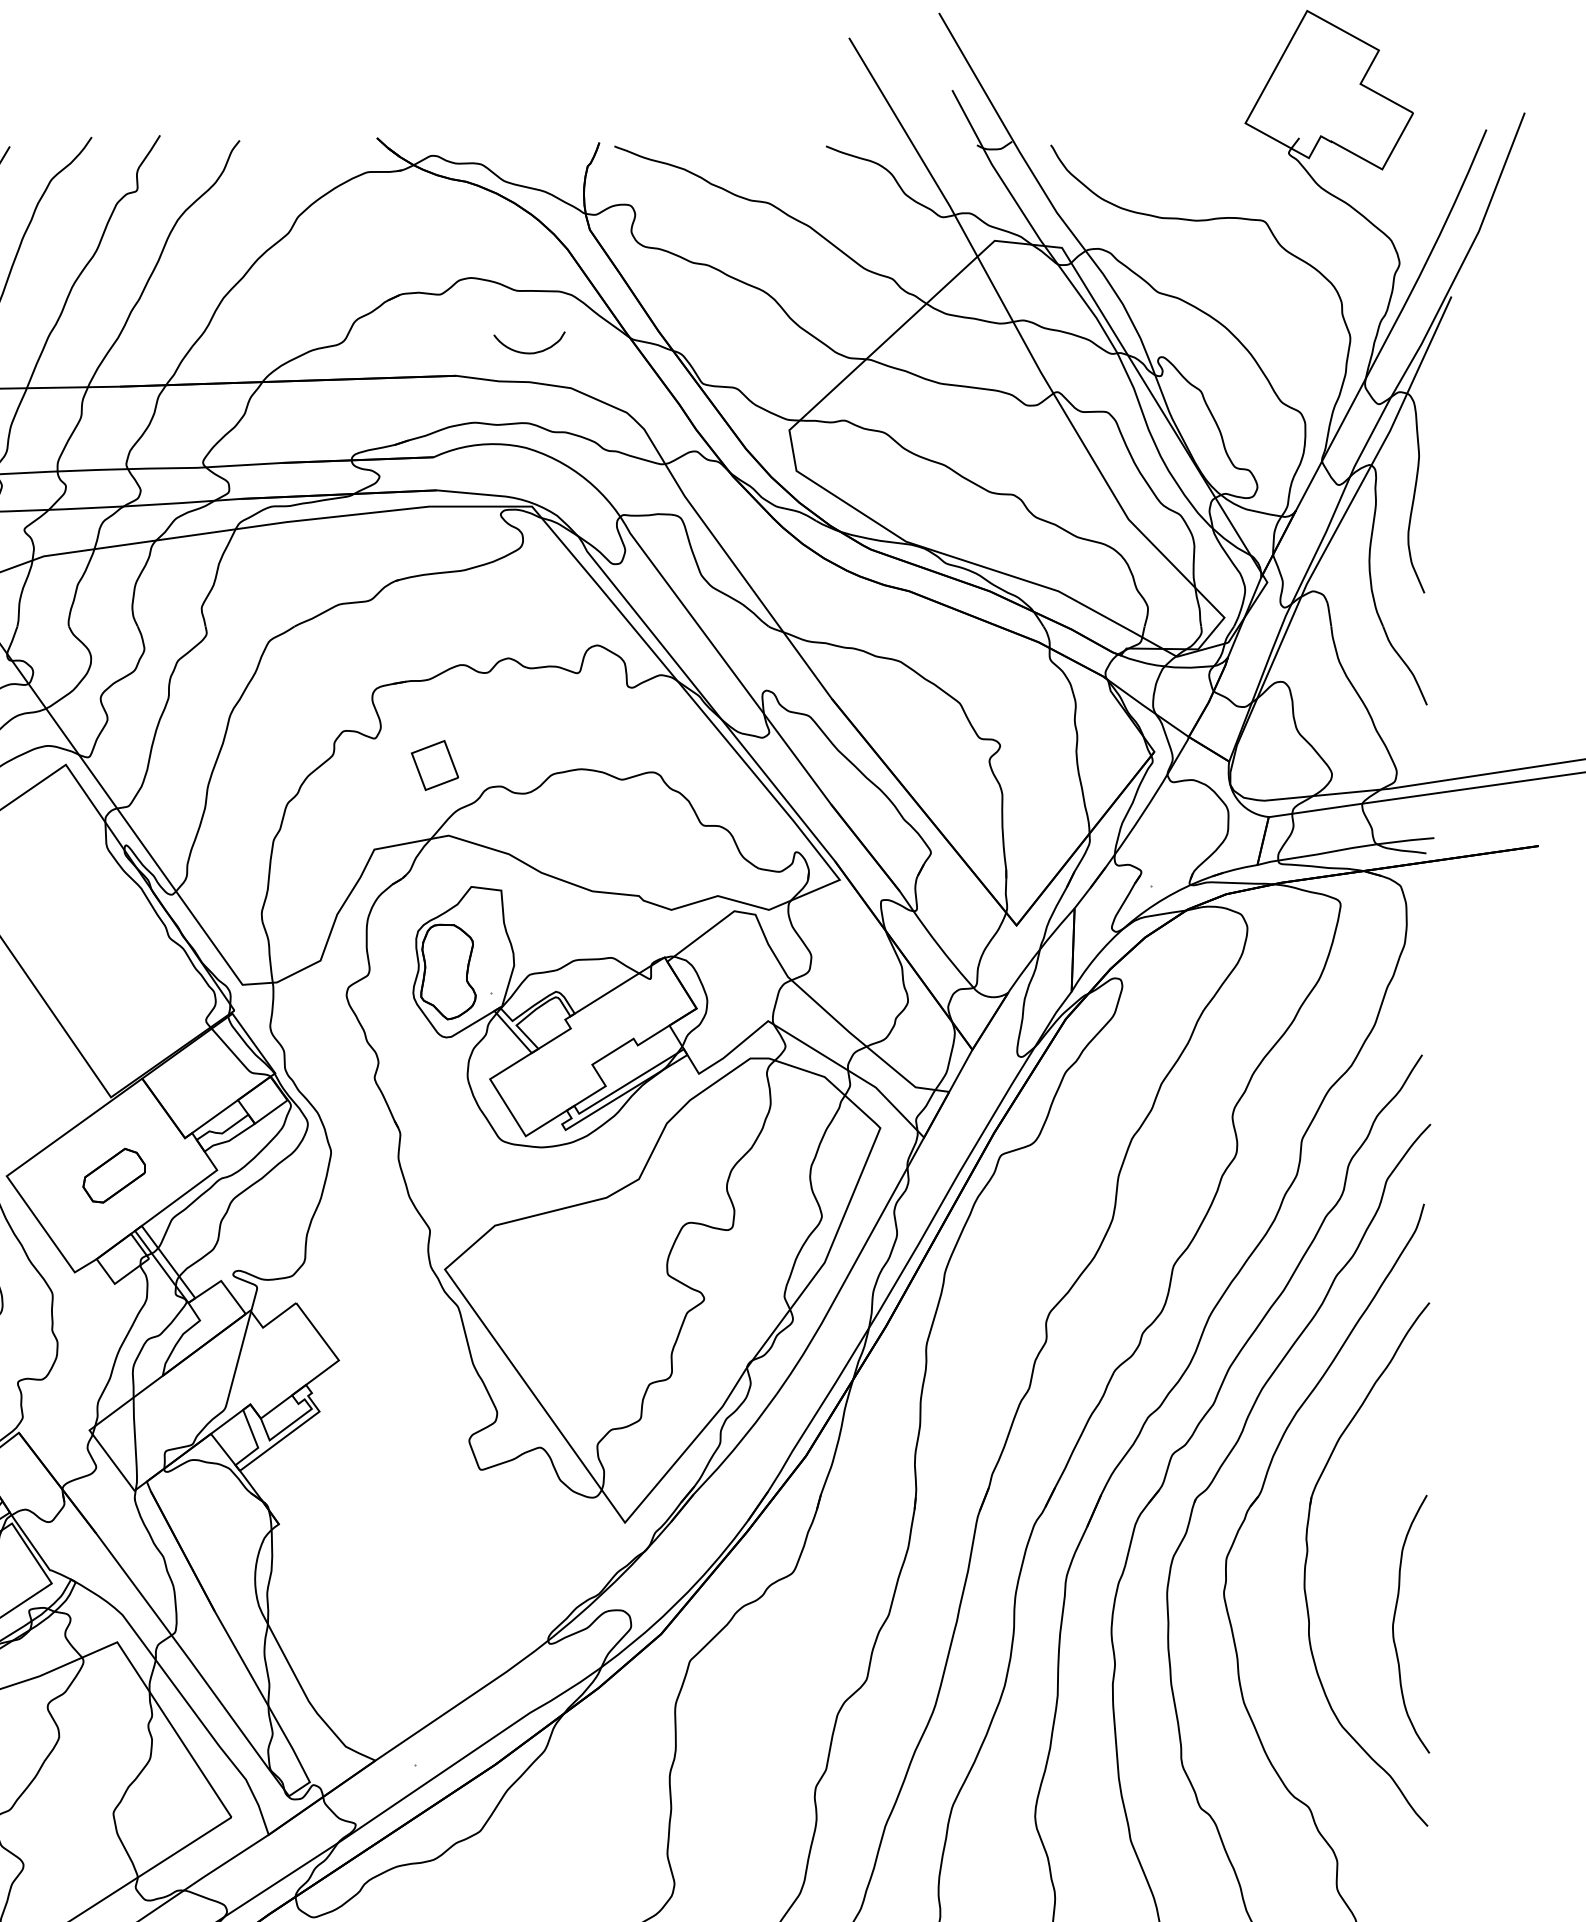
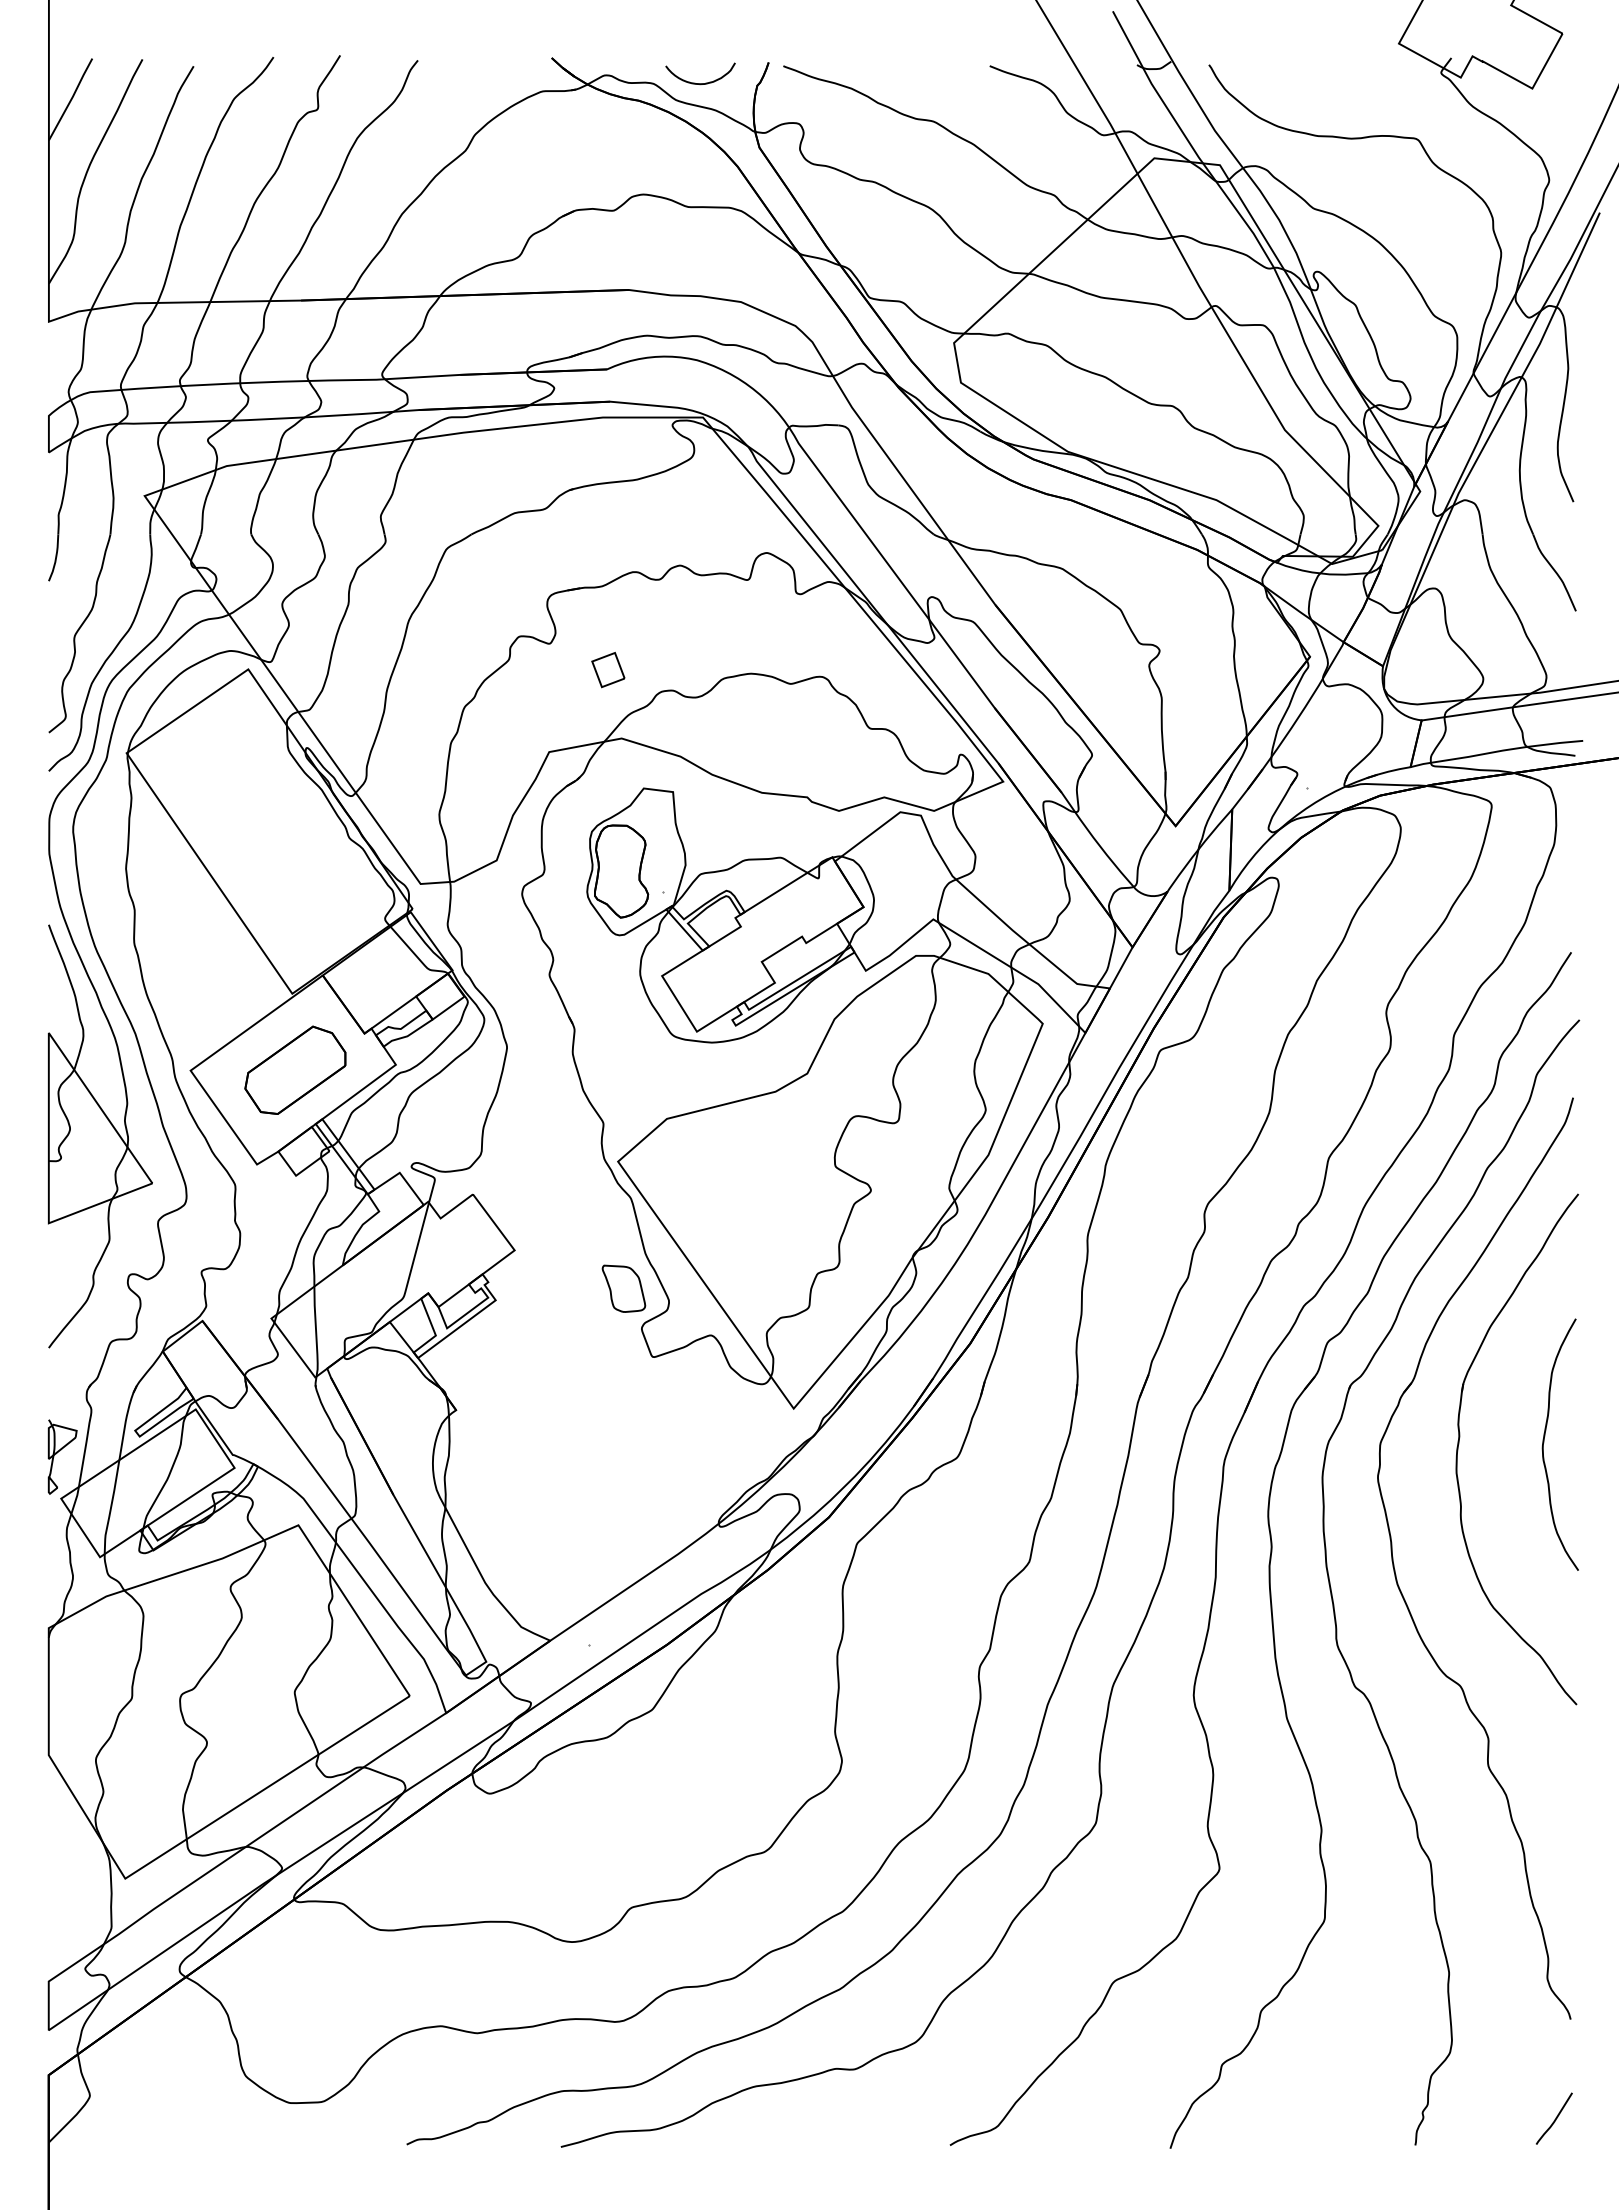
curve: (529, 352) -> (700, 83), moved
part: (435, 764) -> (608, 669), size x0.71
part: (114, 1175) -> (295, 1069), size x1.67
part: (450, 1399) -> (623, 1288), added
curve: (1394, 1621) -> (1544, 1442), moved

